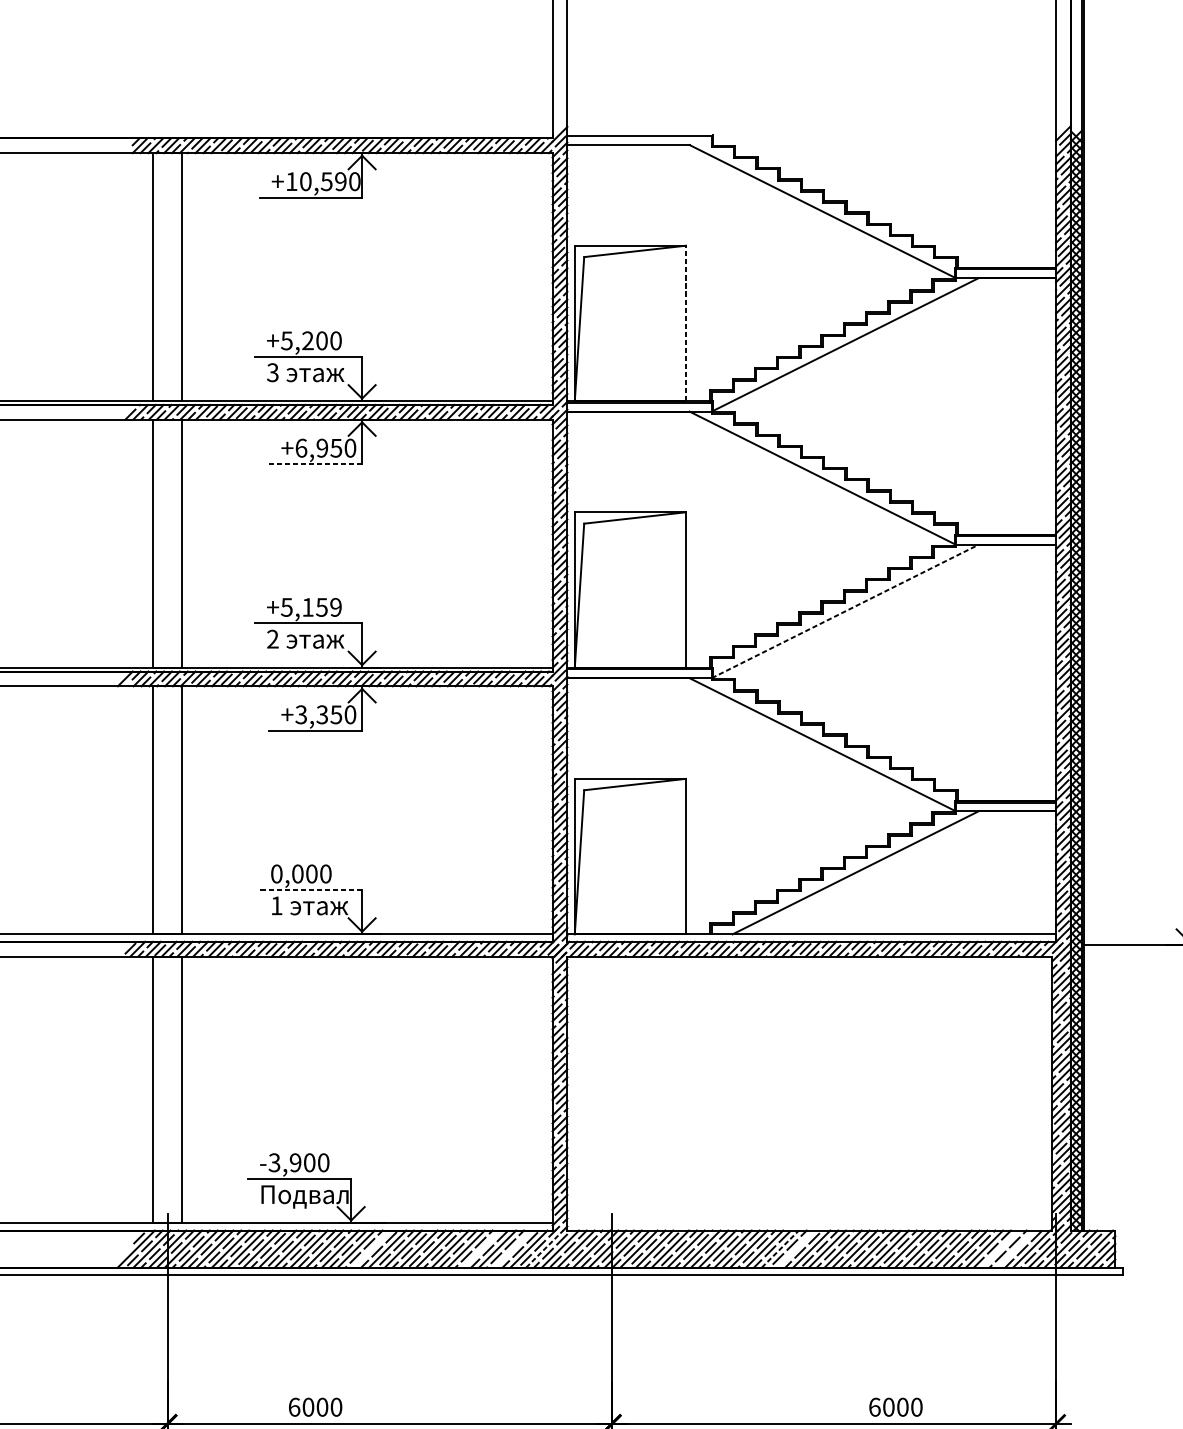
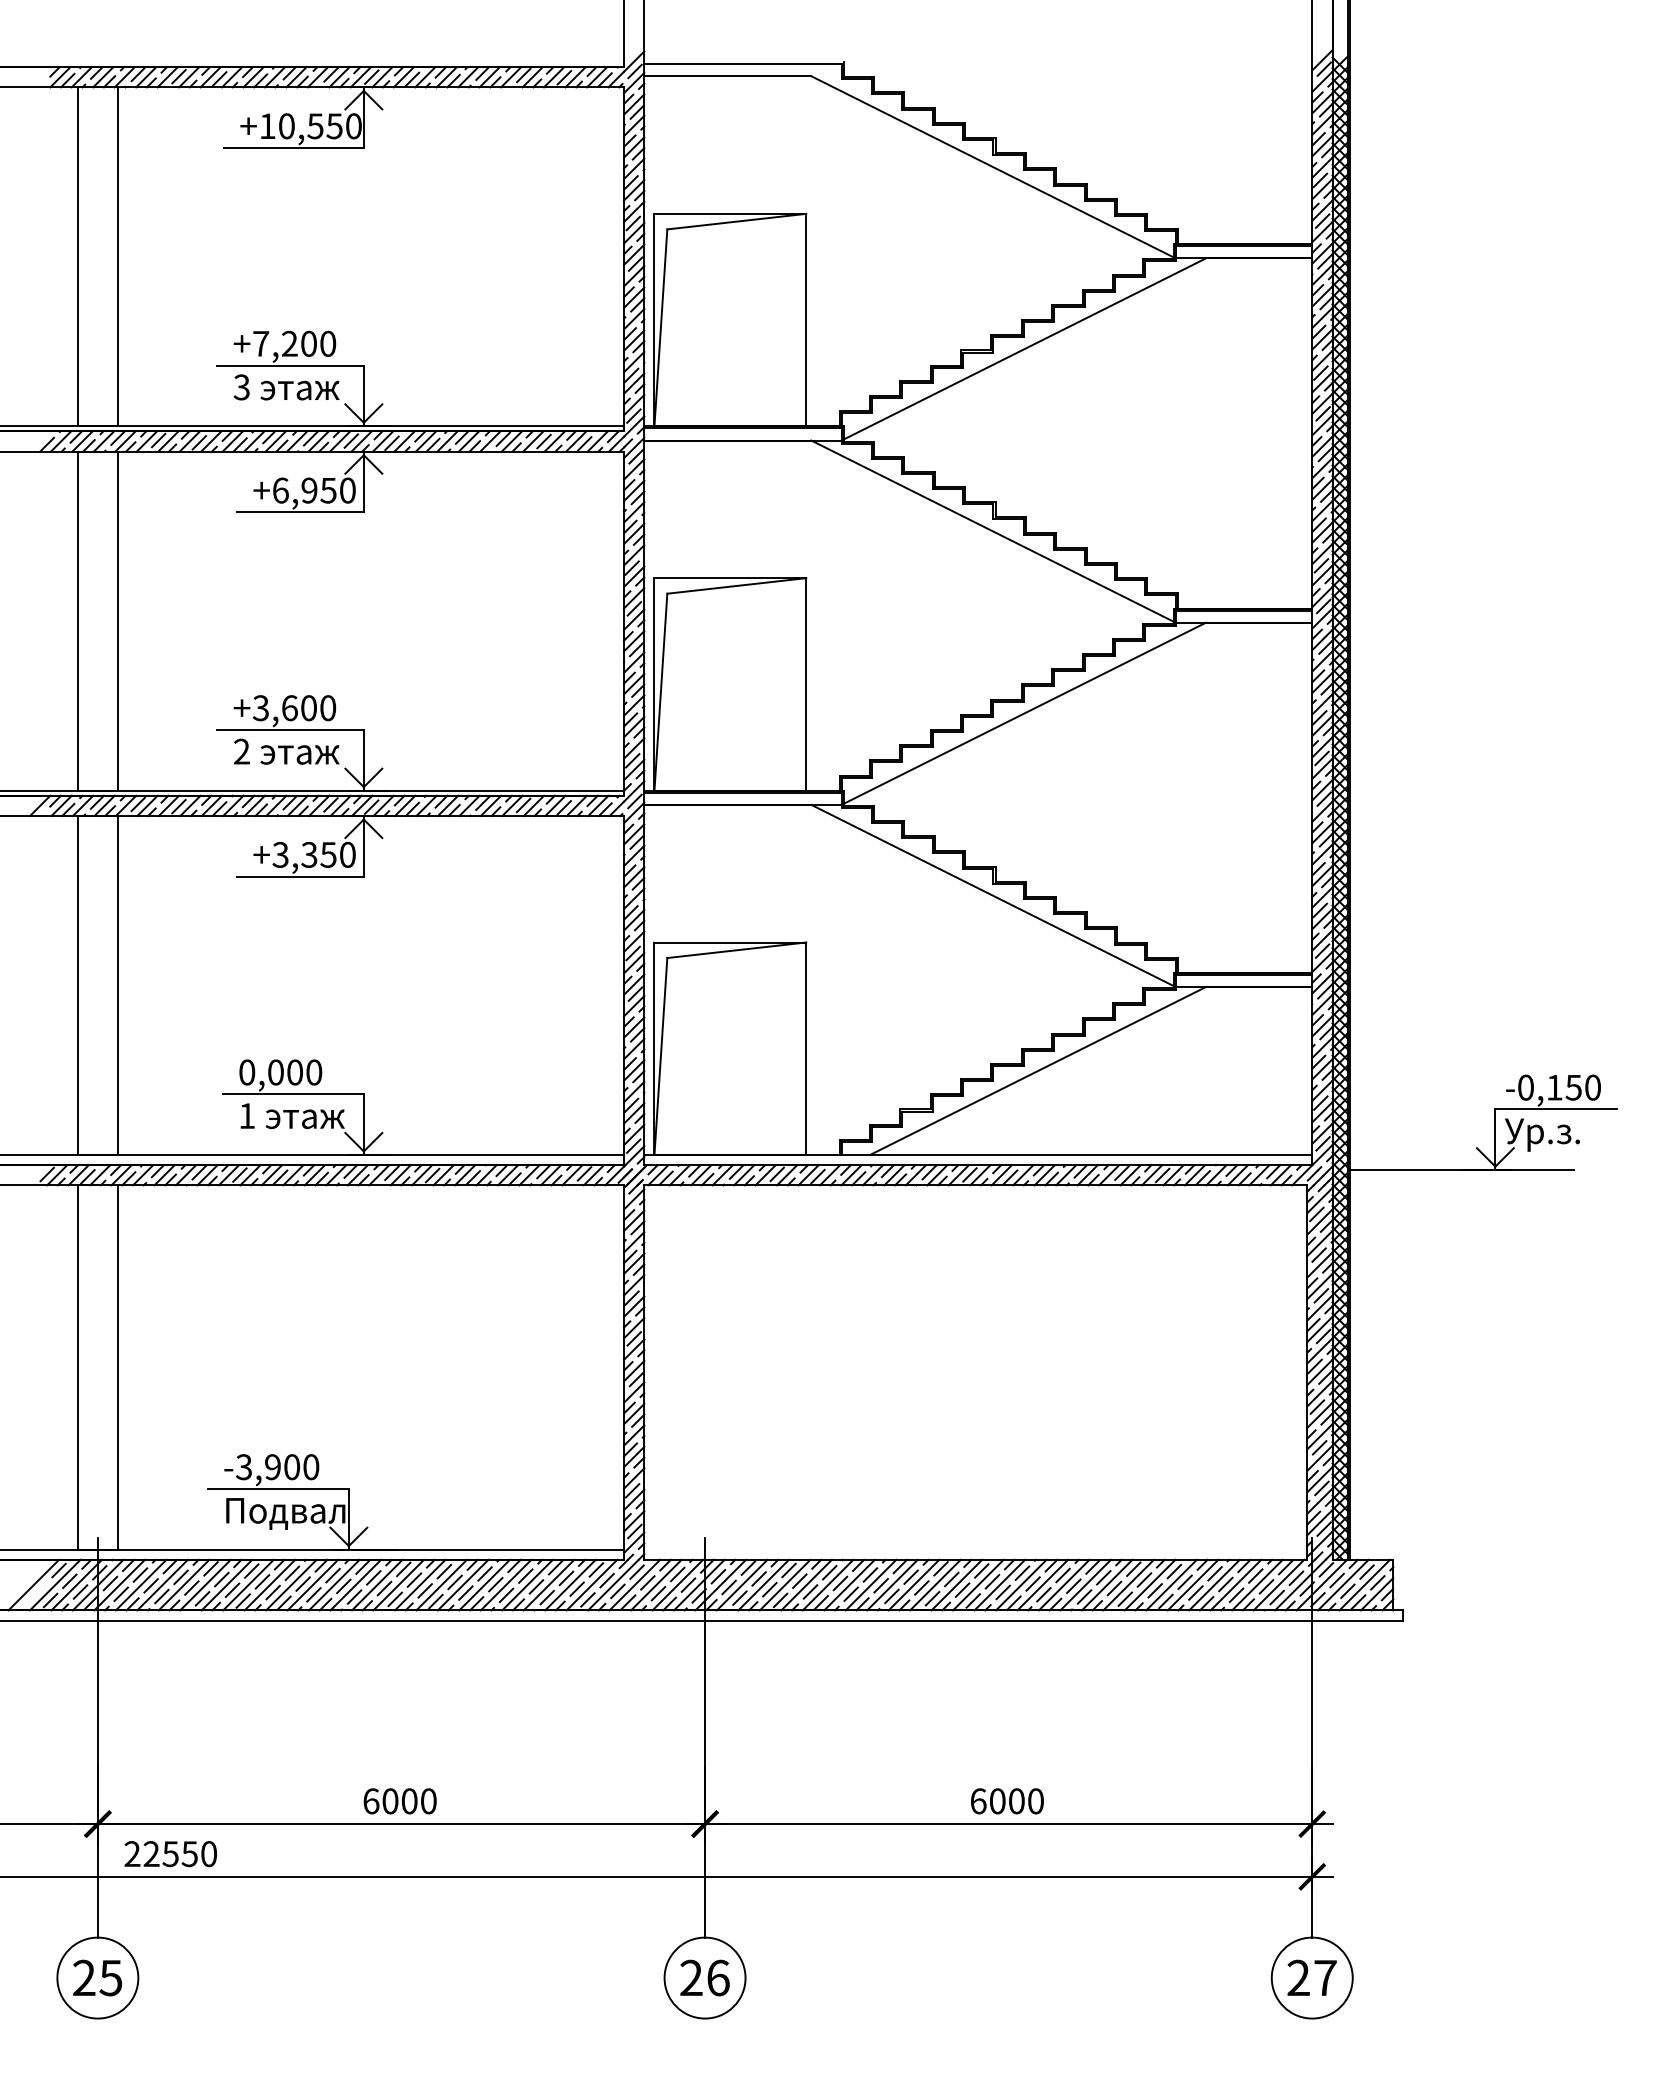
text: (340, 181) -> (334, 126), +10,590 -> +10,550
line: (686, 323) -> (806, 319), dashed -> solid
text: (286, 340) -> (260, 343), +5,200 -> +7,200
line: (315, 464) -> (299, 512), dashed -> solid
text: (311, 607) -> (294, 708), +5,159 -> +3,600
line: (844, 611) -> (1023, 713), dashed -> solid
line: (310, 890) -> (293, 1094), dashed -> solid
line: (120, 1248) -> (33, 1584), added
line: (371, 1248) -> (376, 1584), added
line: (481, 1248) -> (527, 1584), added
line: (513, 1248) -> (570, 1584), added
line: (795, 1248) -> (956, 1584), added
line: (999, 1248) -> (1235, 1584), added
line: (1016, 1248) -> (1257, 1584), added
line: (544, 1249) -> (613, 1585), dashed -> solid
line: (780, 1249) -> (935, 1585), dashed -> solid
text: (315, 1407) -> (399, 1801), moved
text: (896, 1407) -> (1007, 1801), moved

